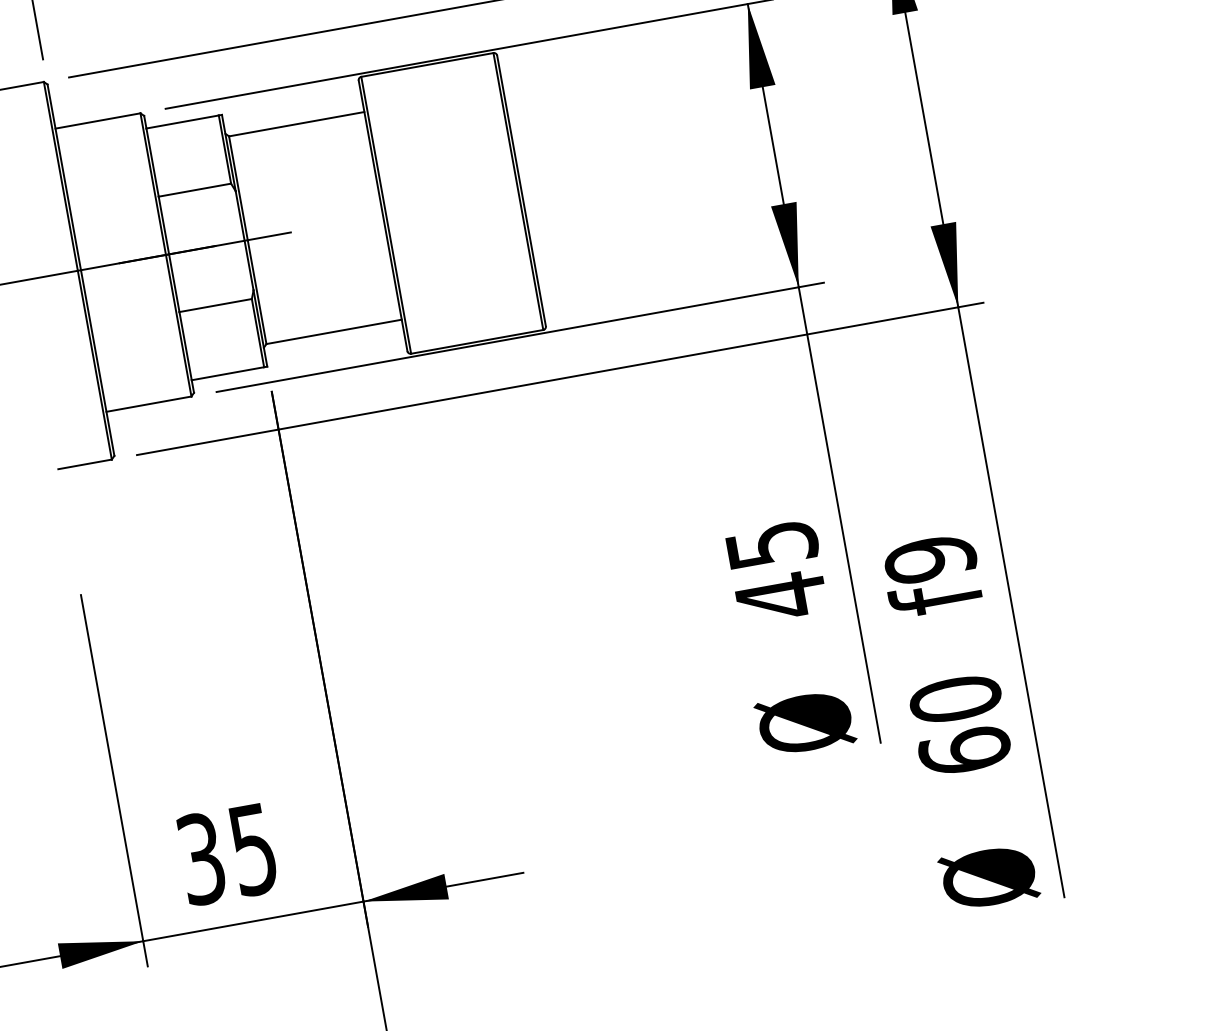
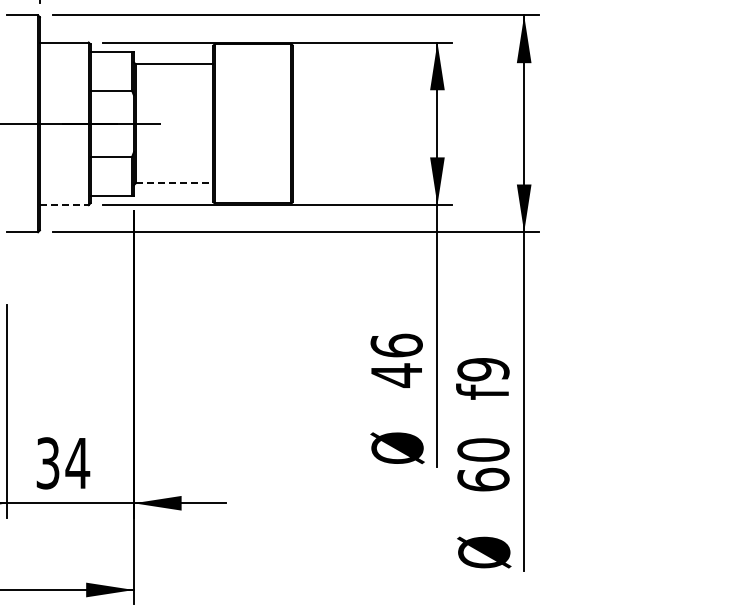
line: (334, 331) -> (174, 183), solid -> dashed
line: (149, 404) -> (64, 205), solid -> dashed
text: (771, 544) -> (396, 345), 45 -> 46
text: (252, 849) -> (77, 463), 35 -> 34

